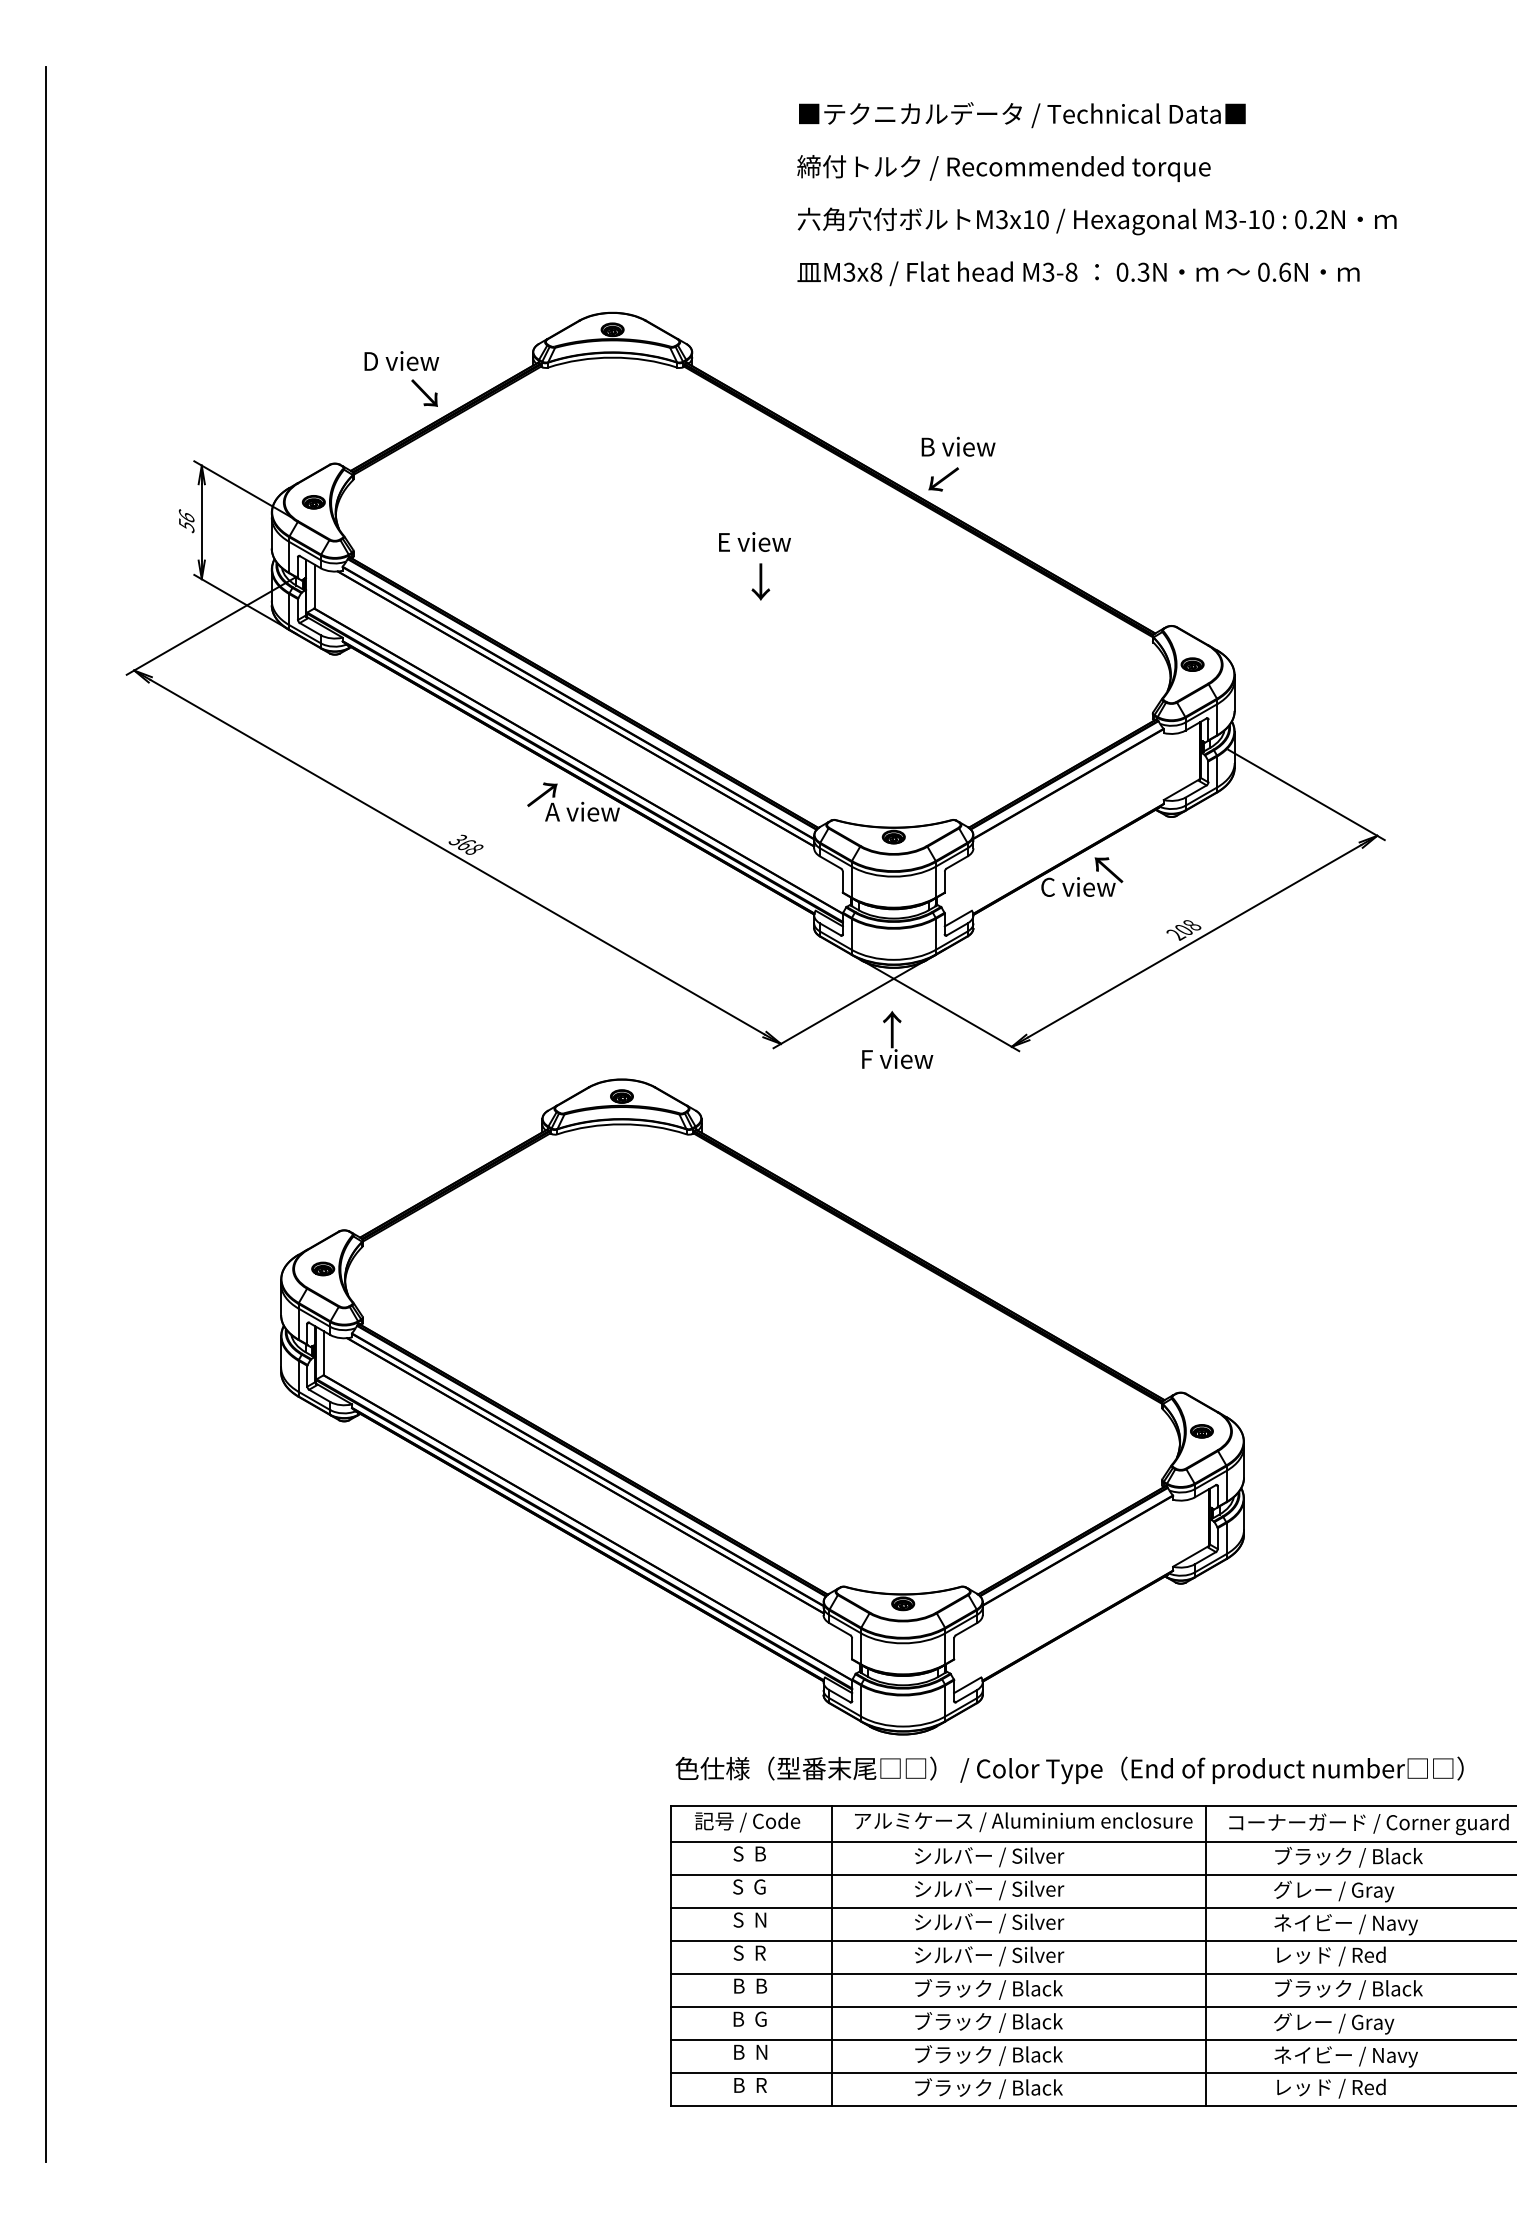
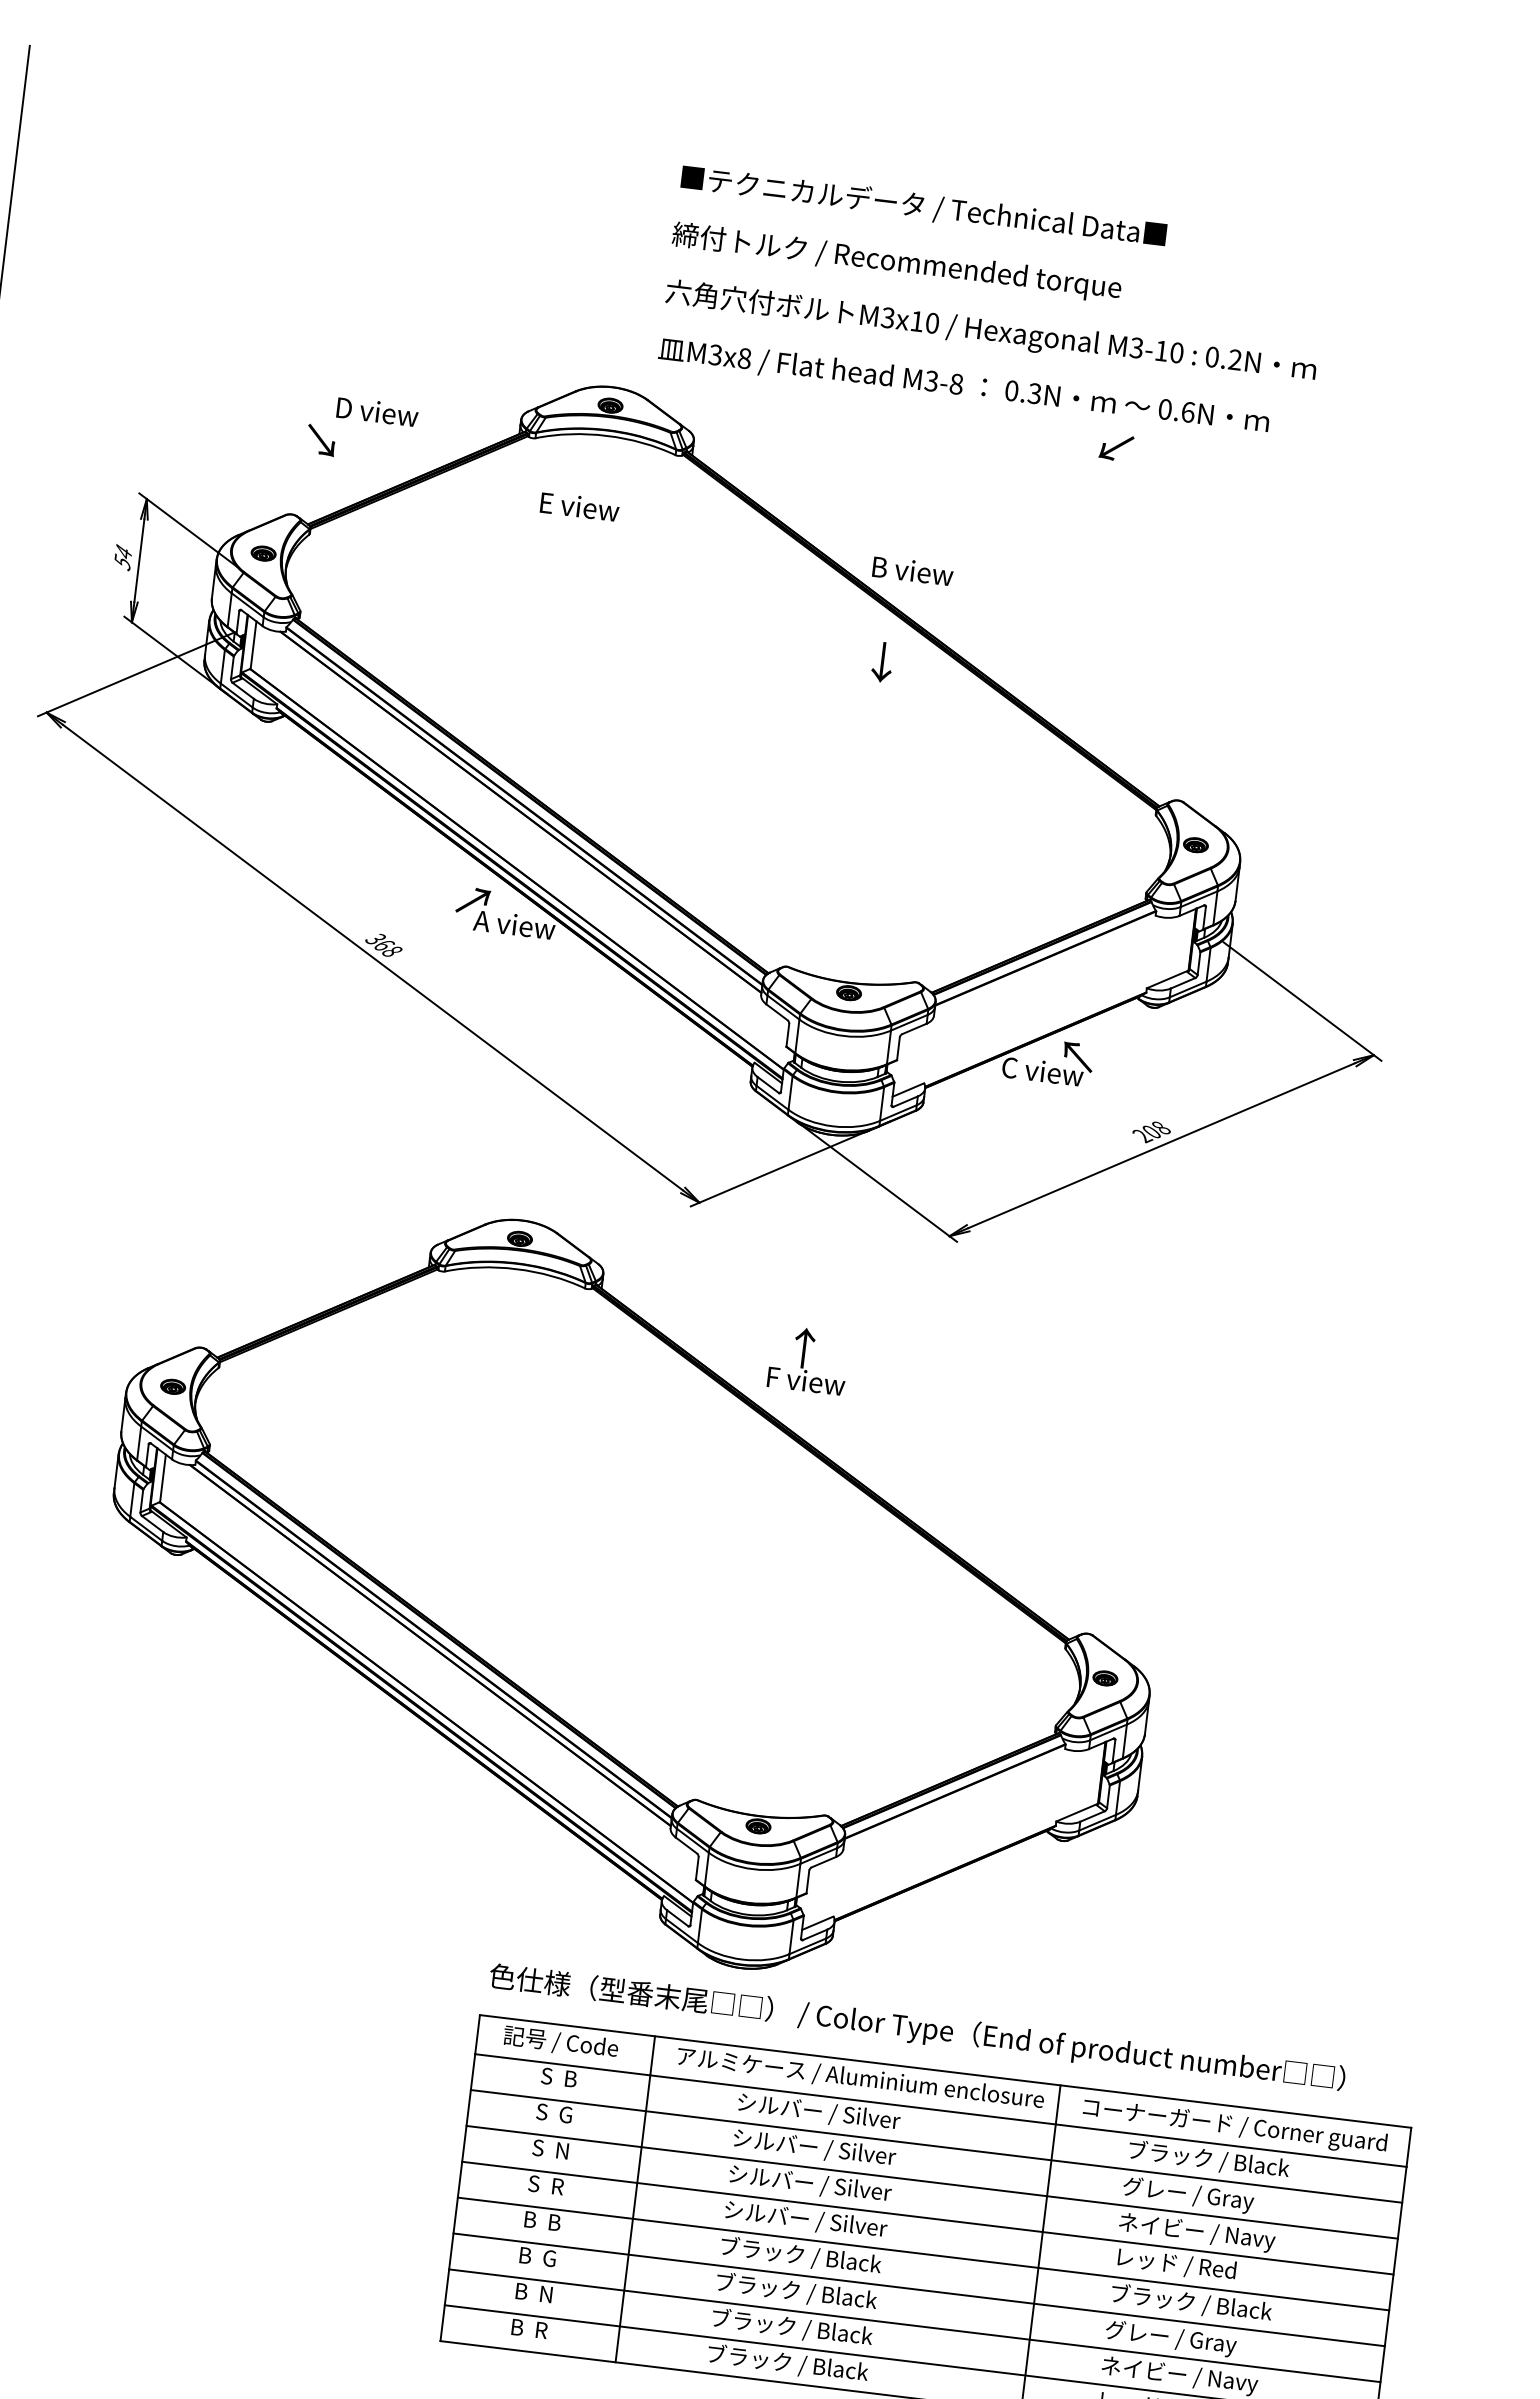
text: (1096, 194) -> (993, 303), moved
text: (424, 392) -> (321, 439), moved
text: (958, 446) -> (913, 570), moved
text: (943, 479) -> (1116, 447), moved
text: (186, 515) -> (123, 551), 56 -> 54
text: (754, 541) -> (579, 506), moved
text: (760, 581) -> (882, 661), moved
text: (897, 1040) -> (808, 1360), moved

